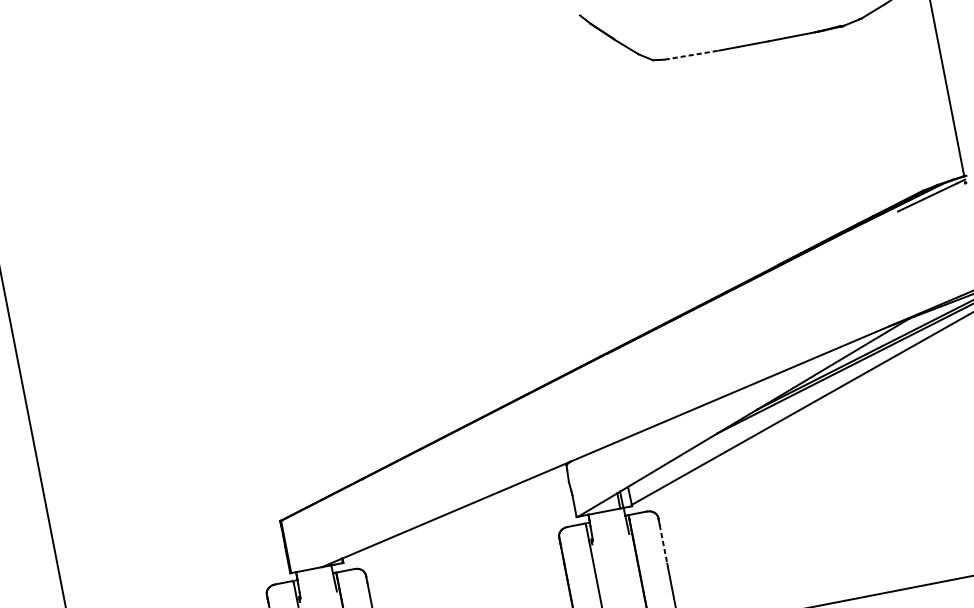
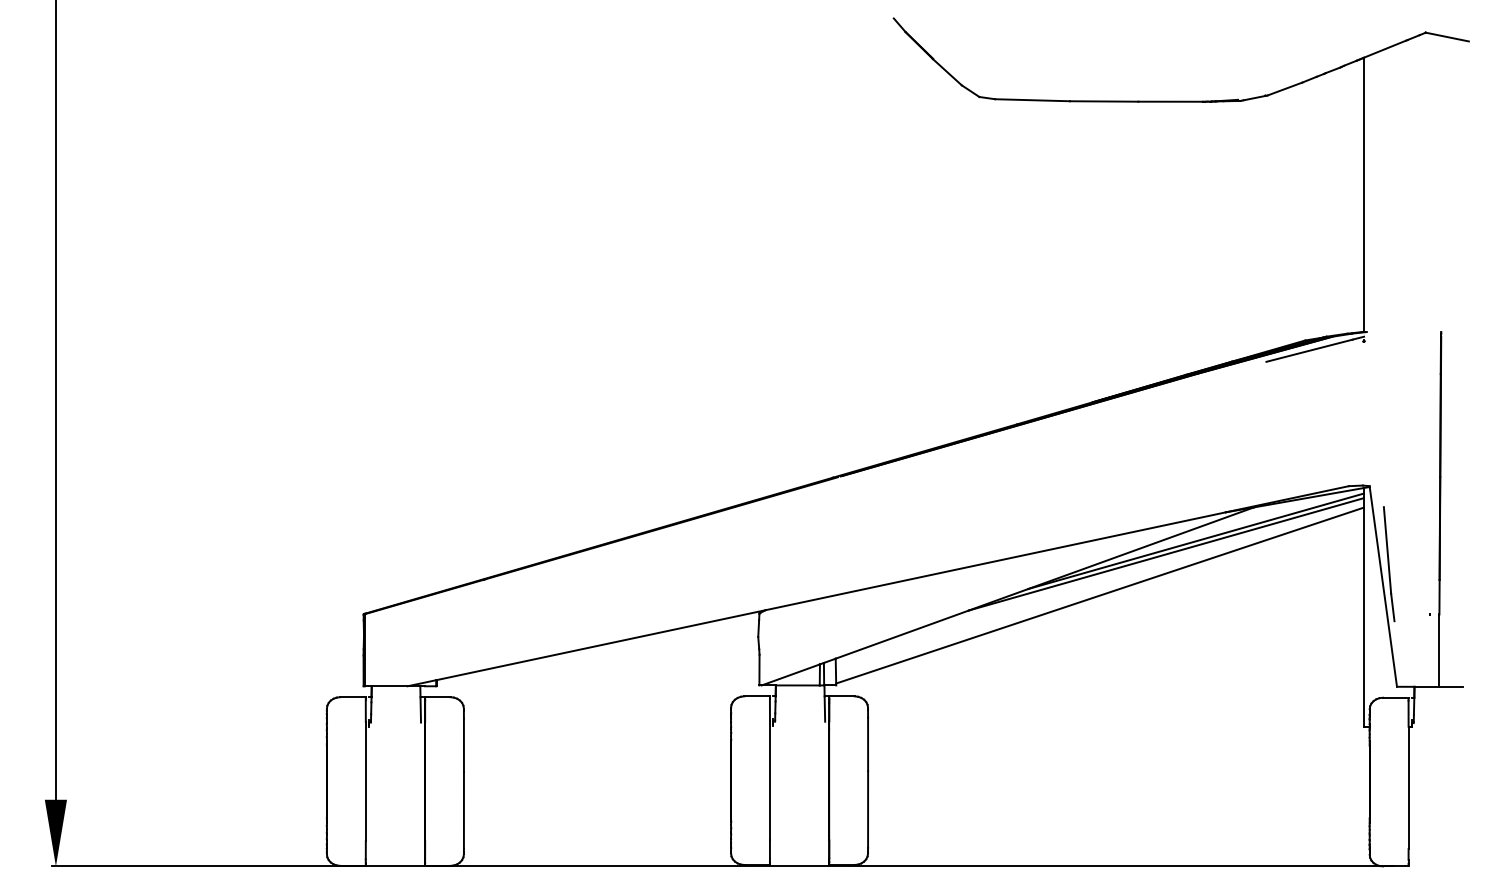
line: (692, 55) -> (1033, 100), dashed -> solid
line: (663, 544) -> (868, 744), dashed -> solid

